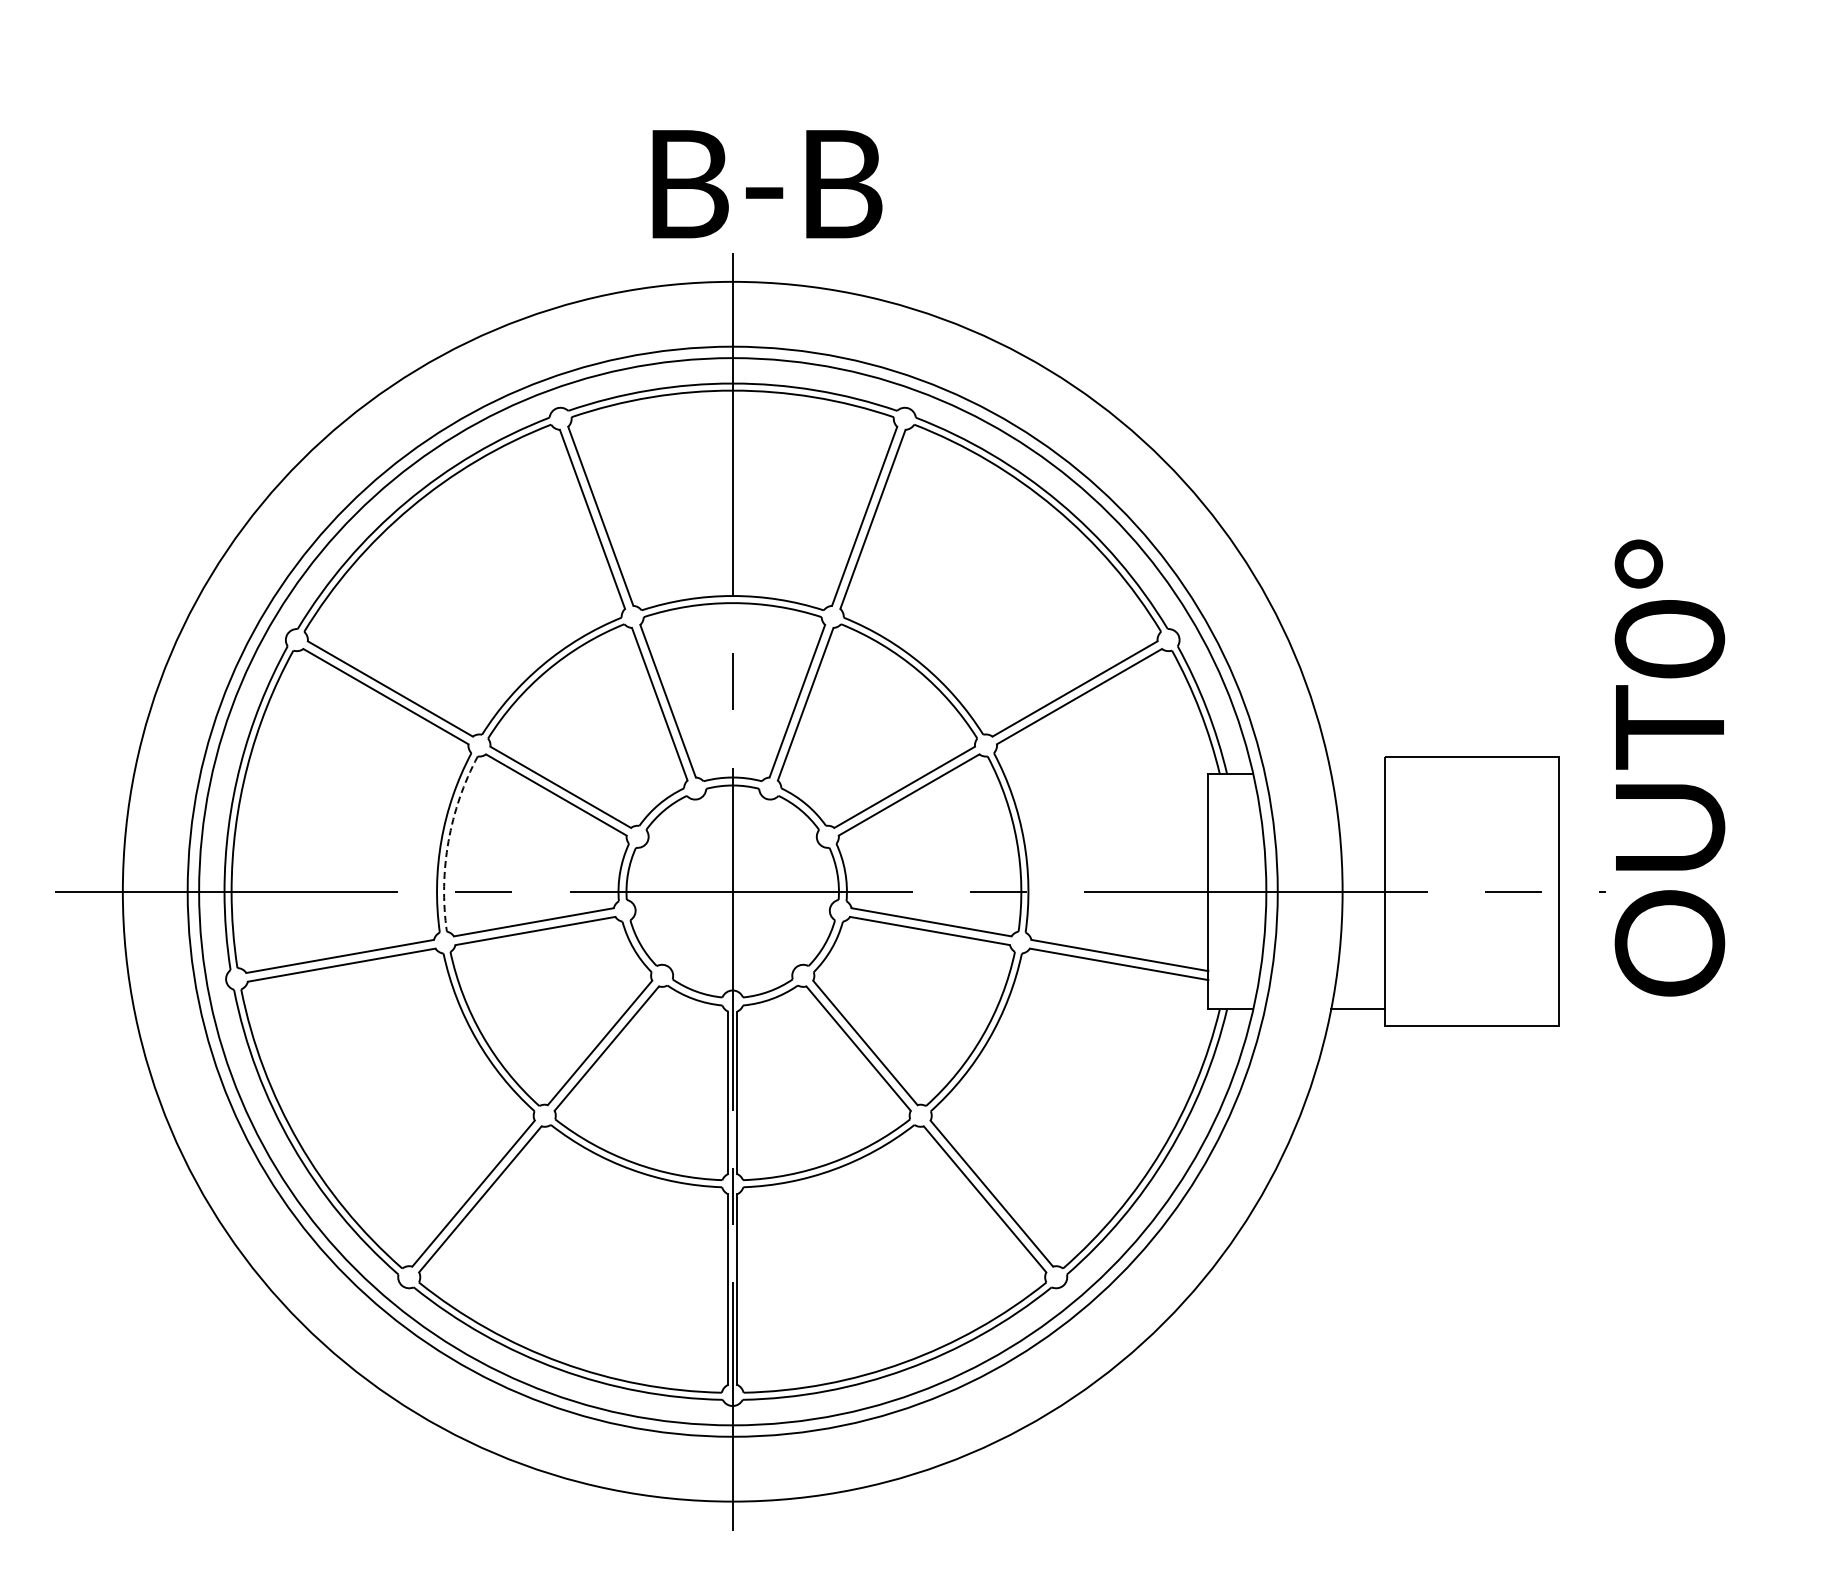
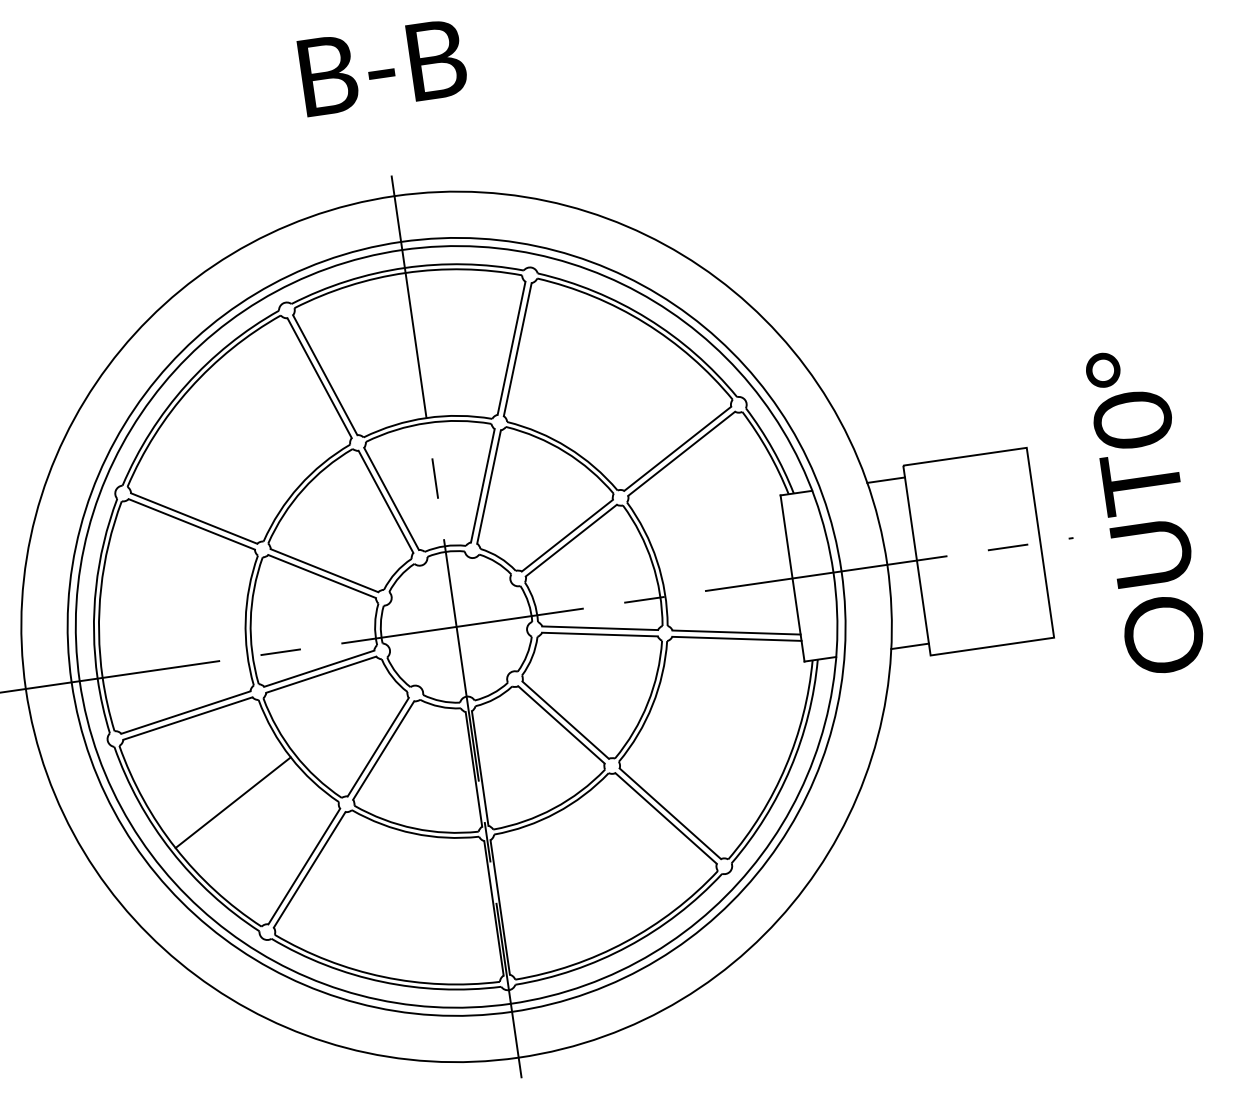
text: (767, 184) -> (383, 67), moved
text: (1669, 767) -> (1145, 510), moved
line: (1357, 774) -> (885, 480), added
arc: (448, 841) -> (250, 620), dashed -> solid
line: (387, 1090) -> (233, 802), added

